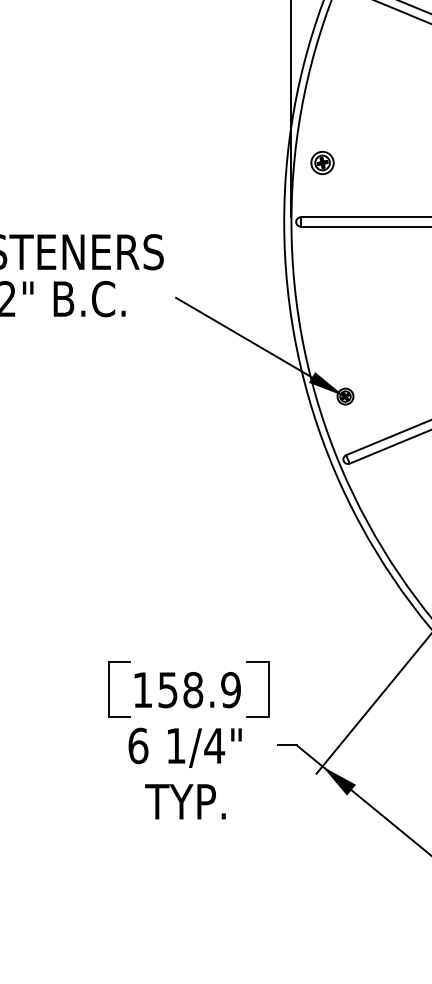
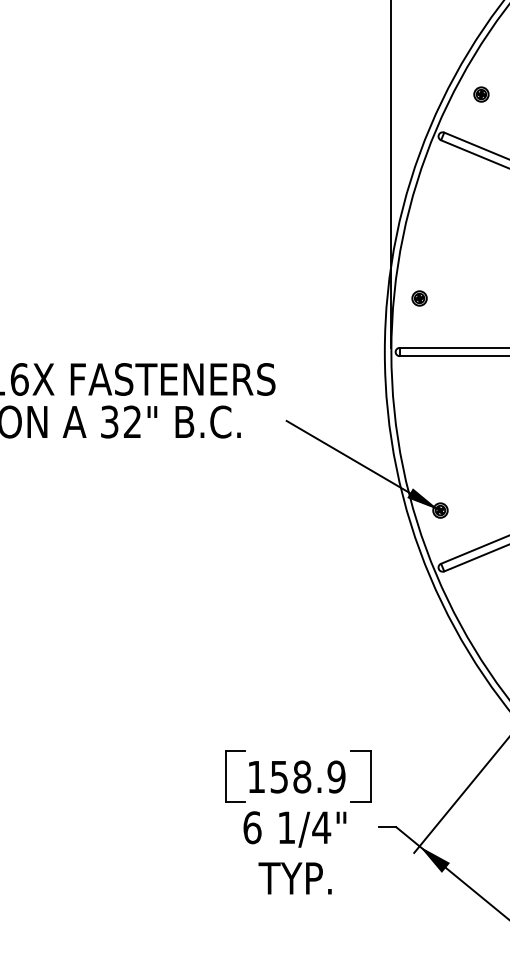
part: (322, 162) -> (419, 298), size x0.71

